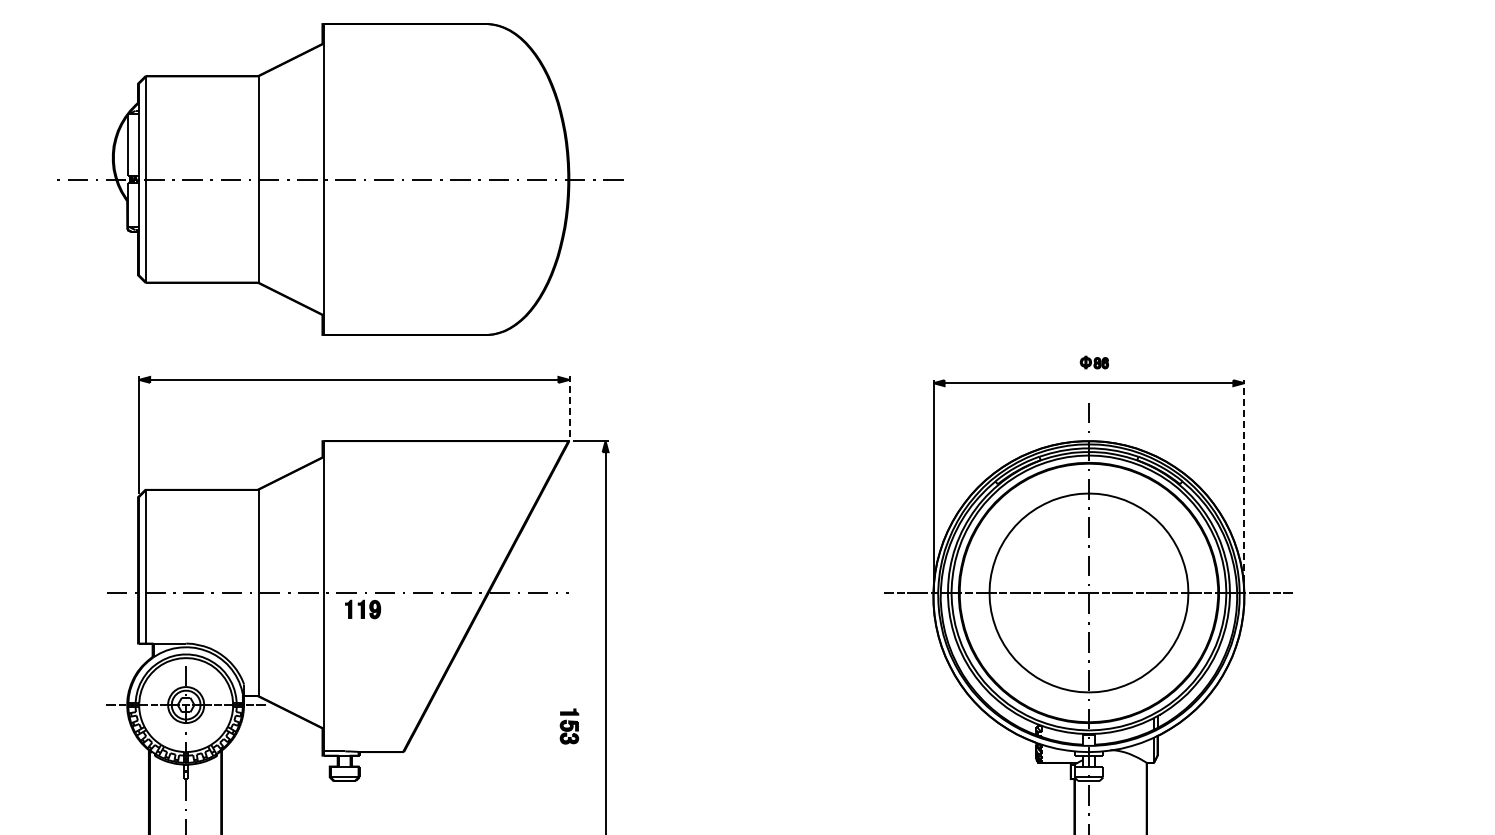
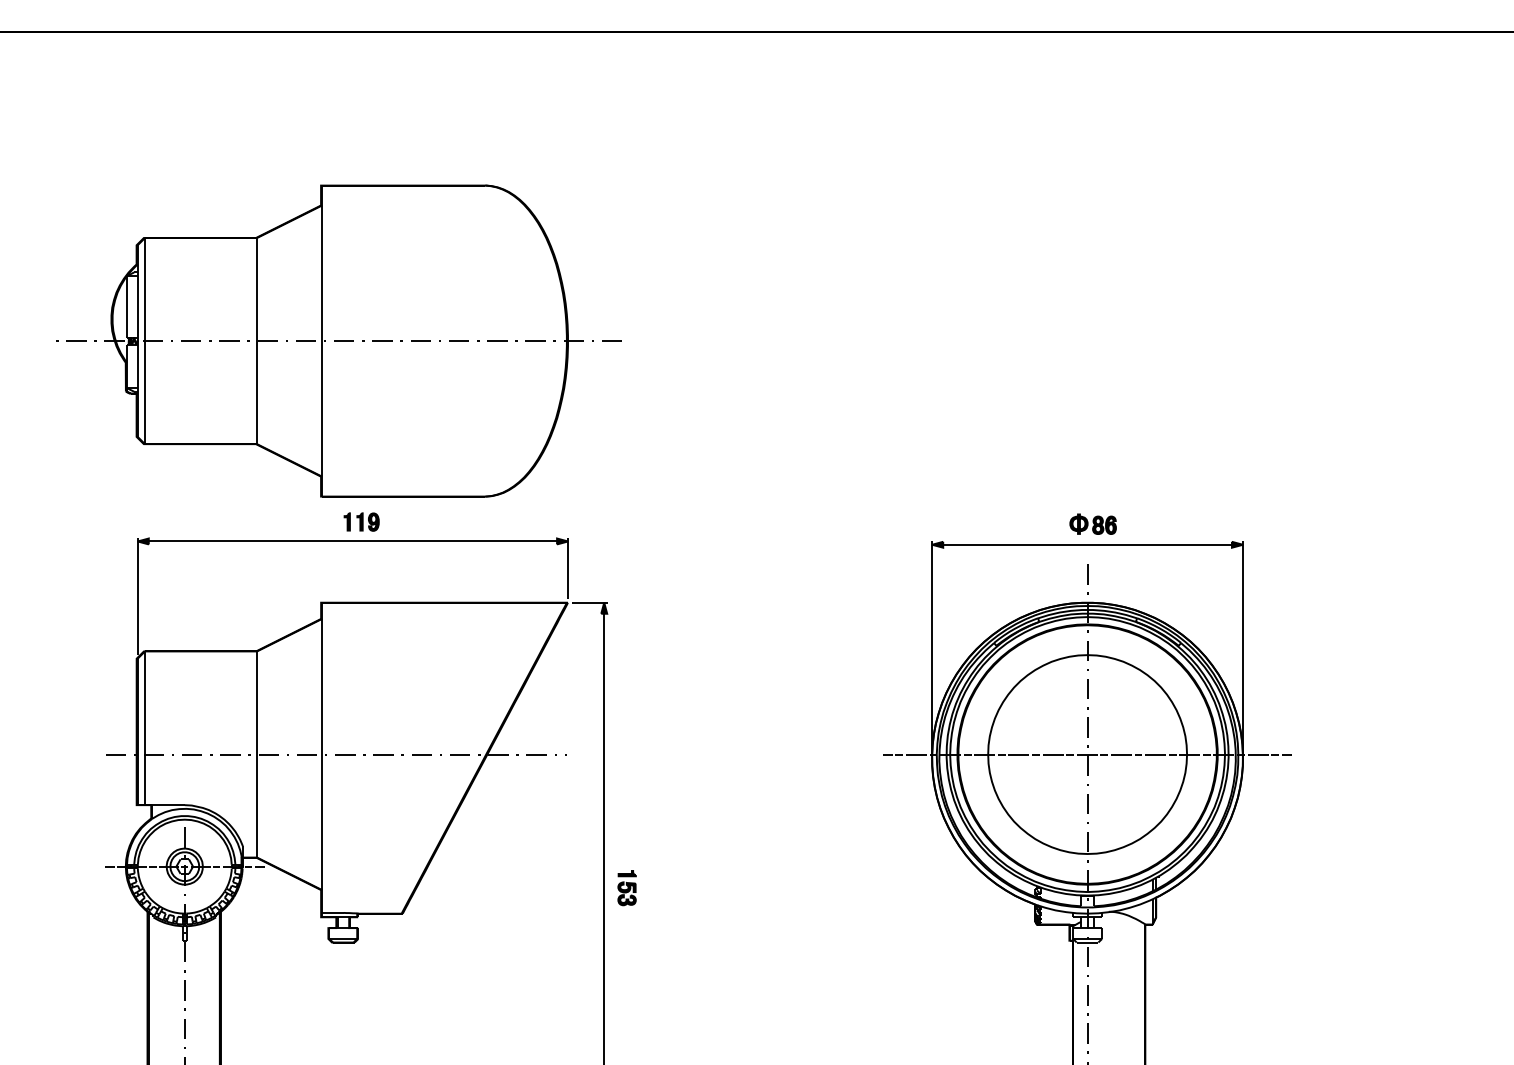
part: (1093, 361) -> (1092, 523), size x1.67
line: (569, 406) -> (568, 568), dashed -> solid
line: (1244, 485) -> (1243, 647), dashed -> solid
part: (362, 608) -> (361, 521), moved
part: (568, 726) -> (626, 888), moved

